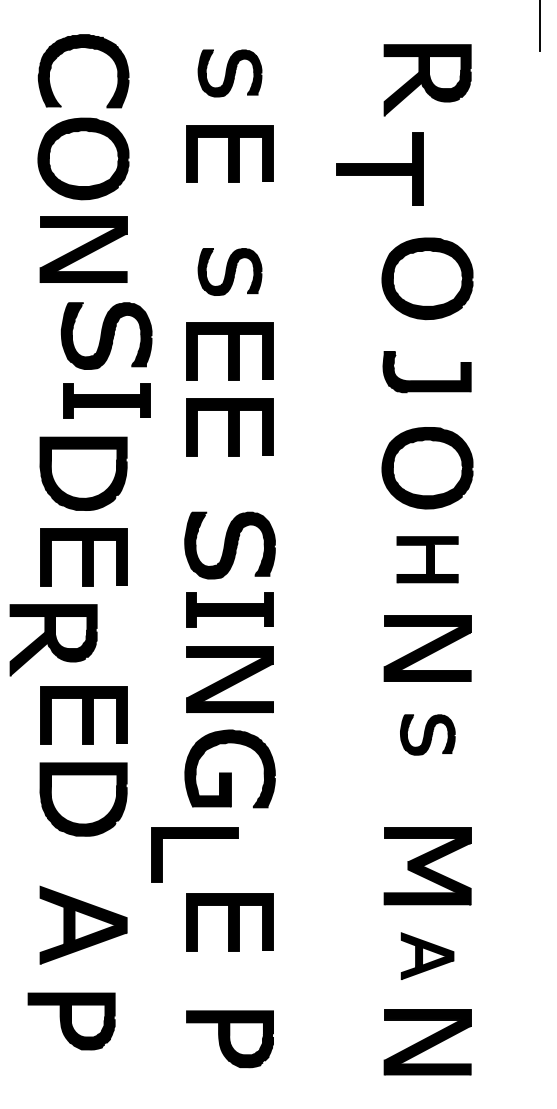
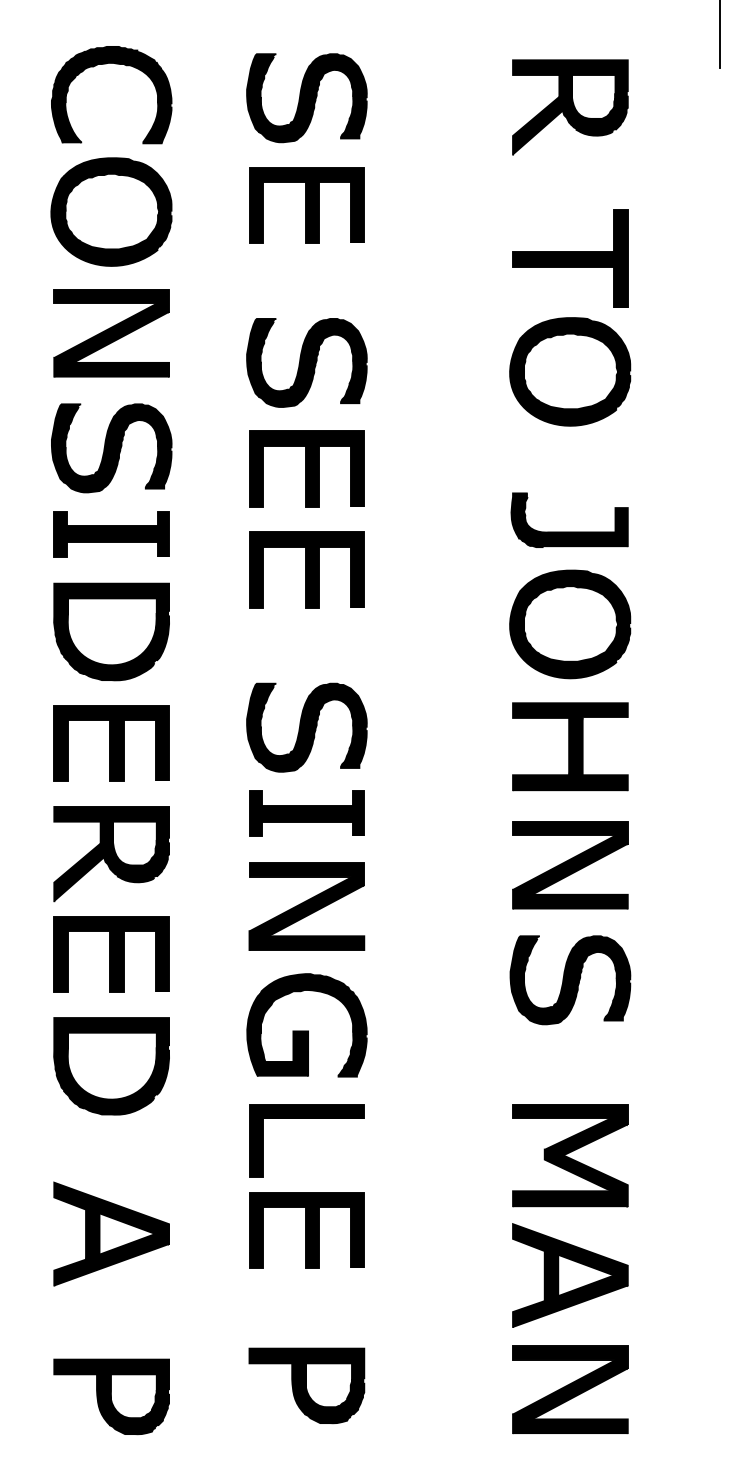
part: (229, 73) -> (306, 98), size x1.43
part: (379, 168) -> (570, 258), moved
part: (229, 271) -> (306, 362), size x1.43
part: (106, 335) -> (111, 447), moved
part: (426, 380) -> (568, 531), moved
part: (106, 400) -> (111, 534), moved
part: (427, 559) -> (570, 746), size x1.43
part: (53, 640) -> (111, 854), moved
part: (427, 734) -> (570, 979), size x1.67
part: (194, 838) -> (306, 1118), moved
part: (427, 956) -> (570, 1275), size x1.67
part: (71, 1021) -> (111, 1396), moved

